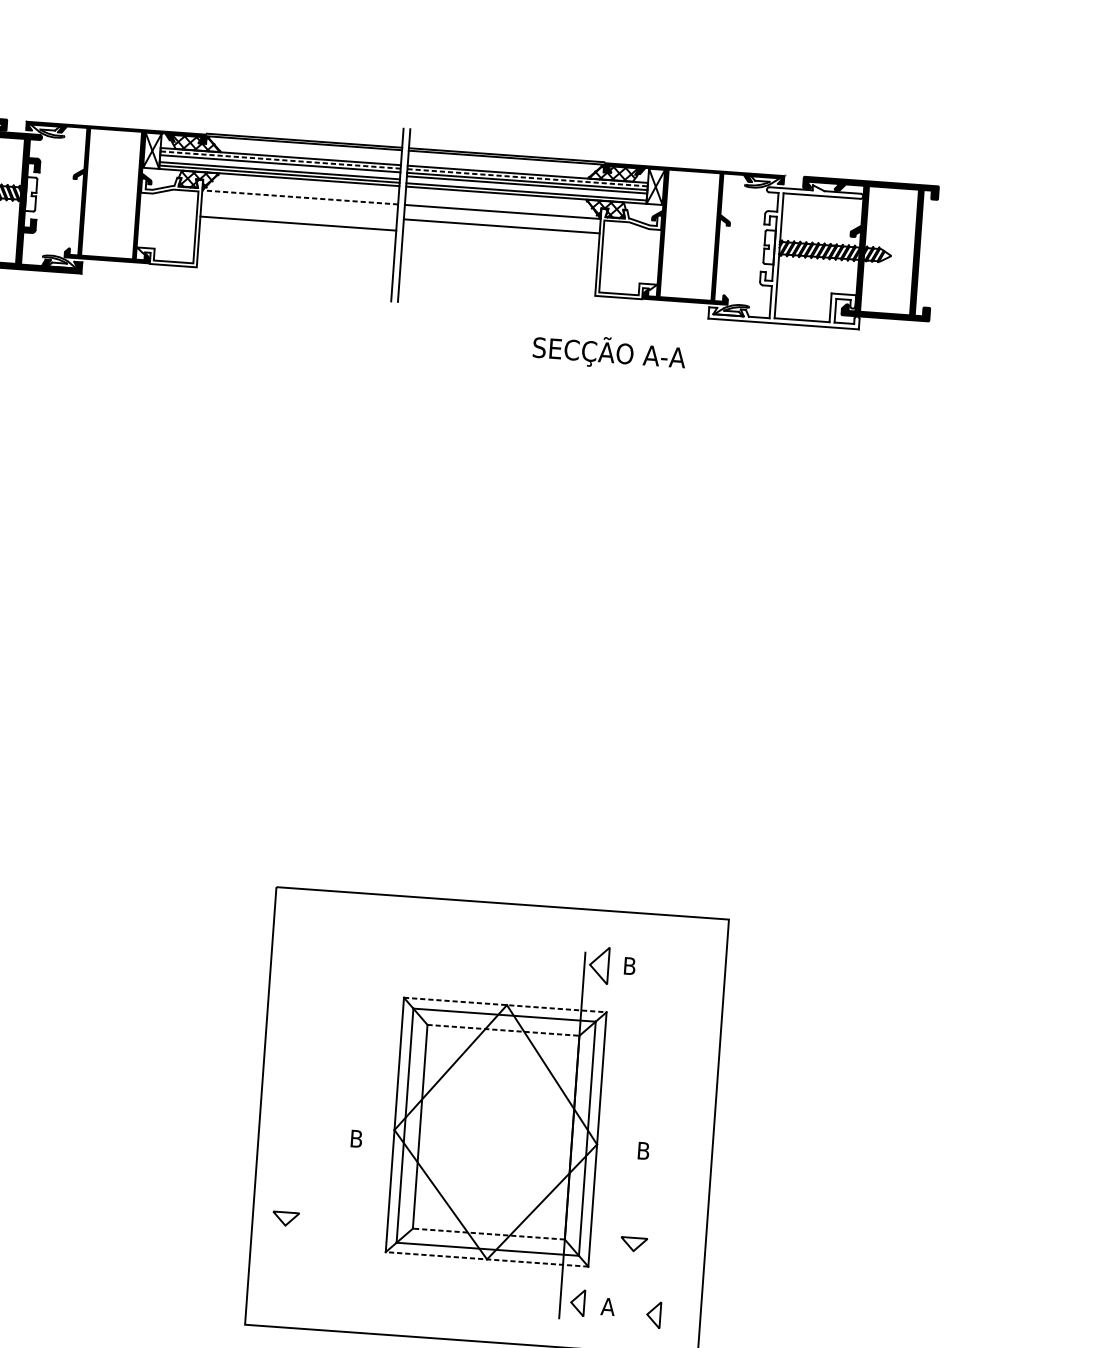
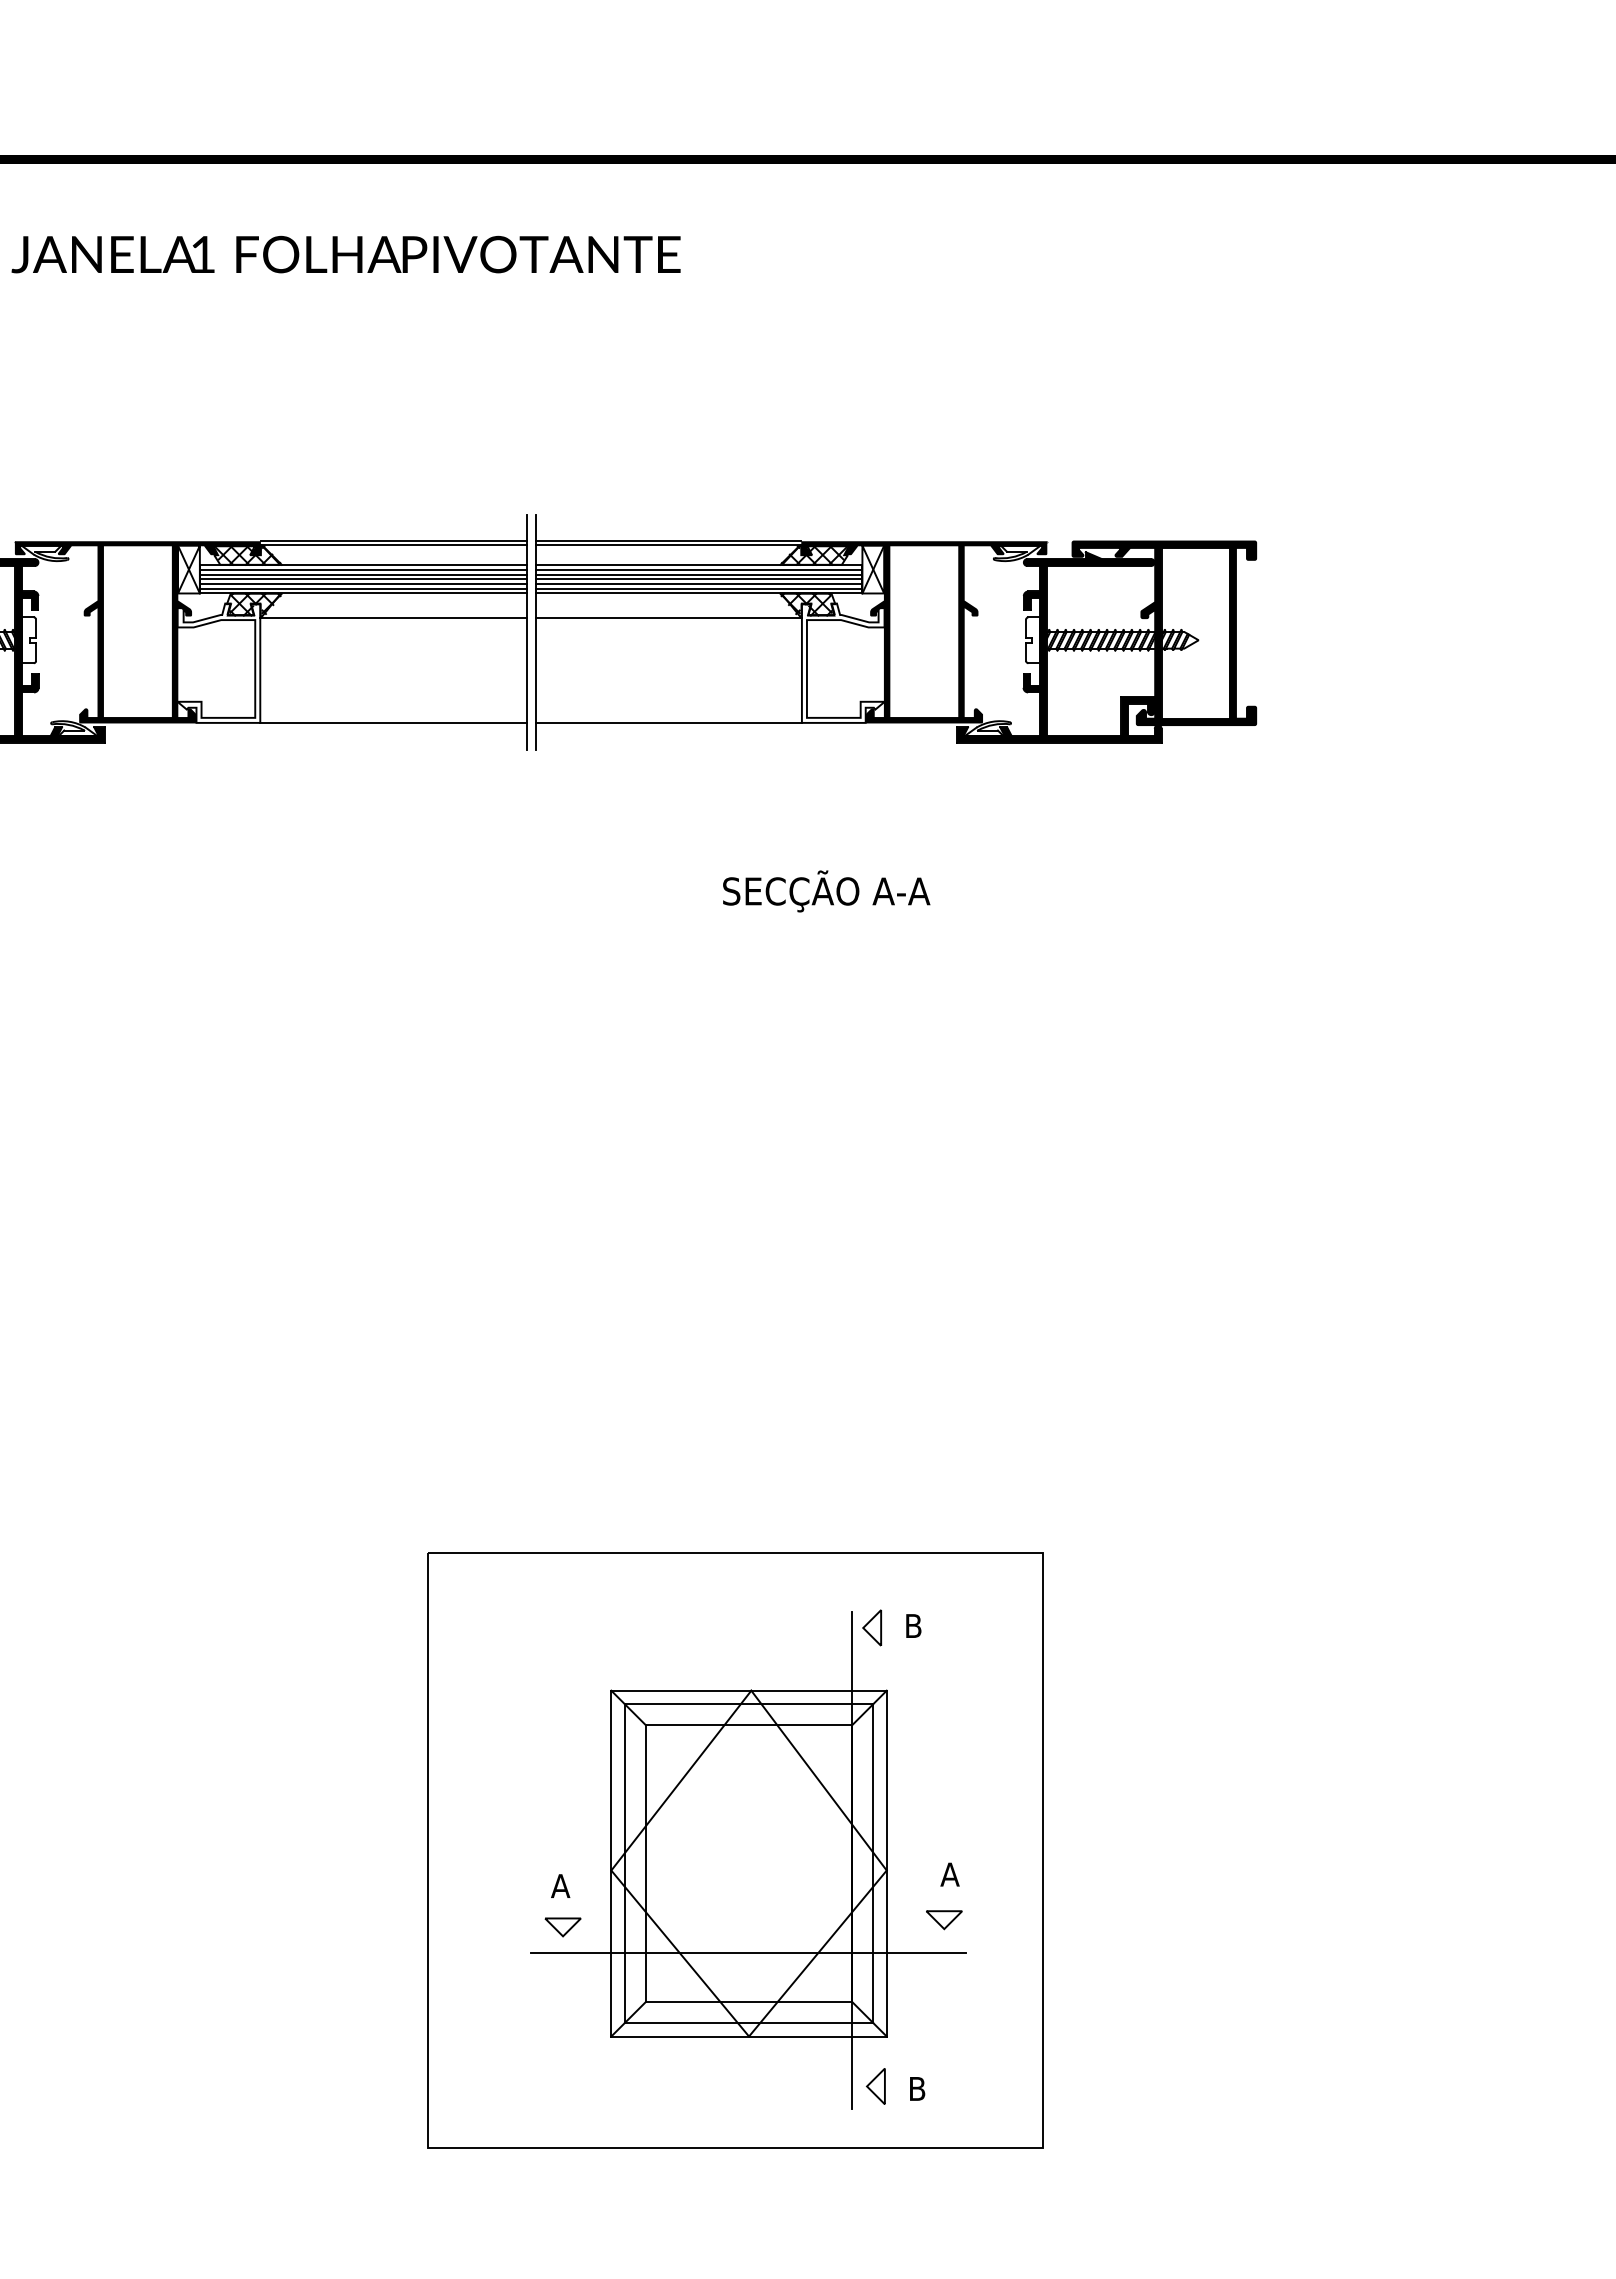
line: (280, 159) -> (362, 569), dashed -> solid
line: (279, 167) -> (362, 579), added
line: (527, 177) -> (699, 569), dashed -> solid
line: (526, 188) -> (698, 584), added
line: (299, 197) -> (392, 618), dashed -> solid
line: (298, 223) -> (393, 722), moved
line: (501, 226) -> (668, 722), moved
fill: (788, 254) -> (1059, 647), added
text: (609, 352) -> (826, 891), moved
part: (598, 964) -> (871, 1627), size x0.71
line: (505, 1004) -> (749, 1690), dashed -> solid
line: (503, 1030) -> (749, 1725), dashed -> solid
text: (356, 1138) -> (560, 1885), B -> A
text: (643, 1150) -> (949, 1874), B -> A
line: (490, 1197) -> (747, 1952), added
part: (285, 1219) -> (562, 1927), moved
line: (488, 1234) -> (748, 2002), dashed -> solid
part: (634, 1244) -> (944, 1920), moved
line: (487, 1259) -> (749, 2036), dashed -> solid
text: (607, 1306) -> (916, 2088), A -> B
part: (653, 1314) -> (979, 2095), removed

